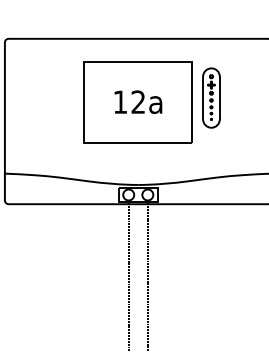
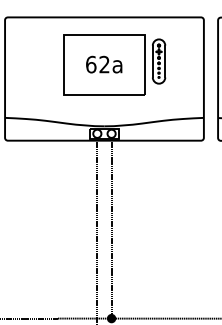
text: (120, 102) -> (91, 64), 12a -> 62a

